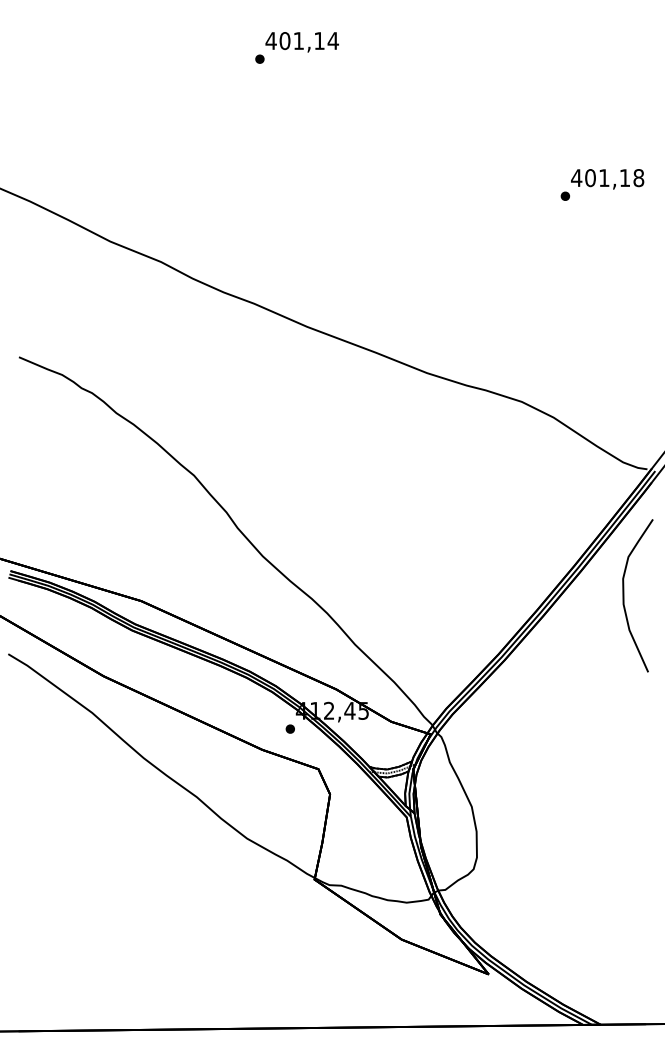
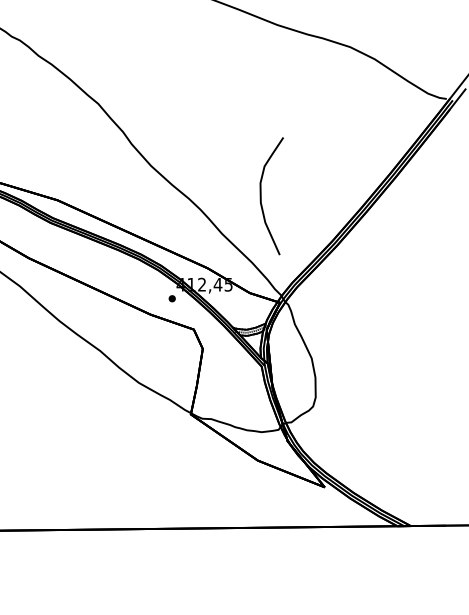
curve: (624, 595) -> (261, 196), moved

